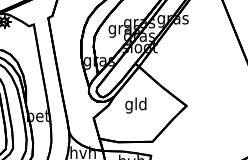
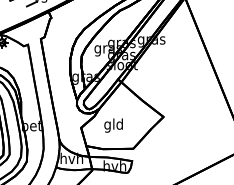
text: (135, 105) -> (113, 125), moved

